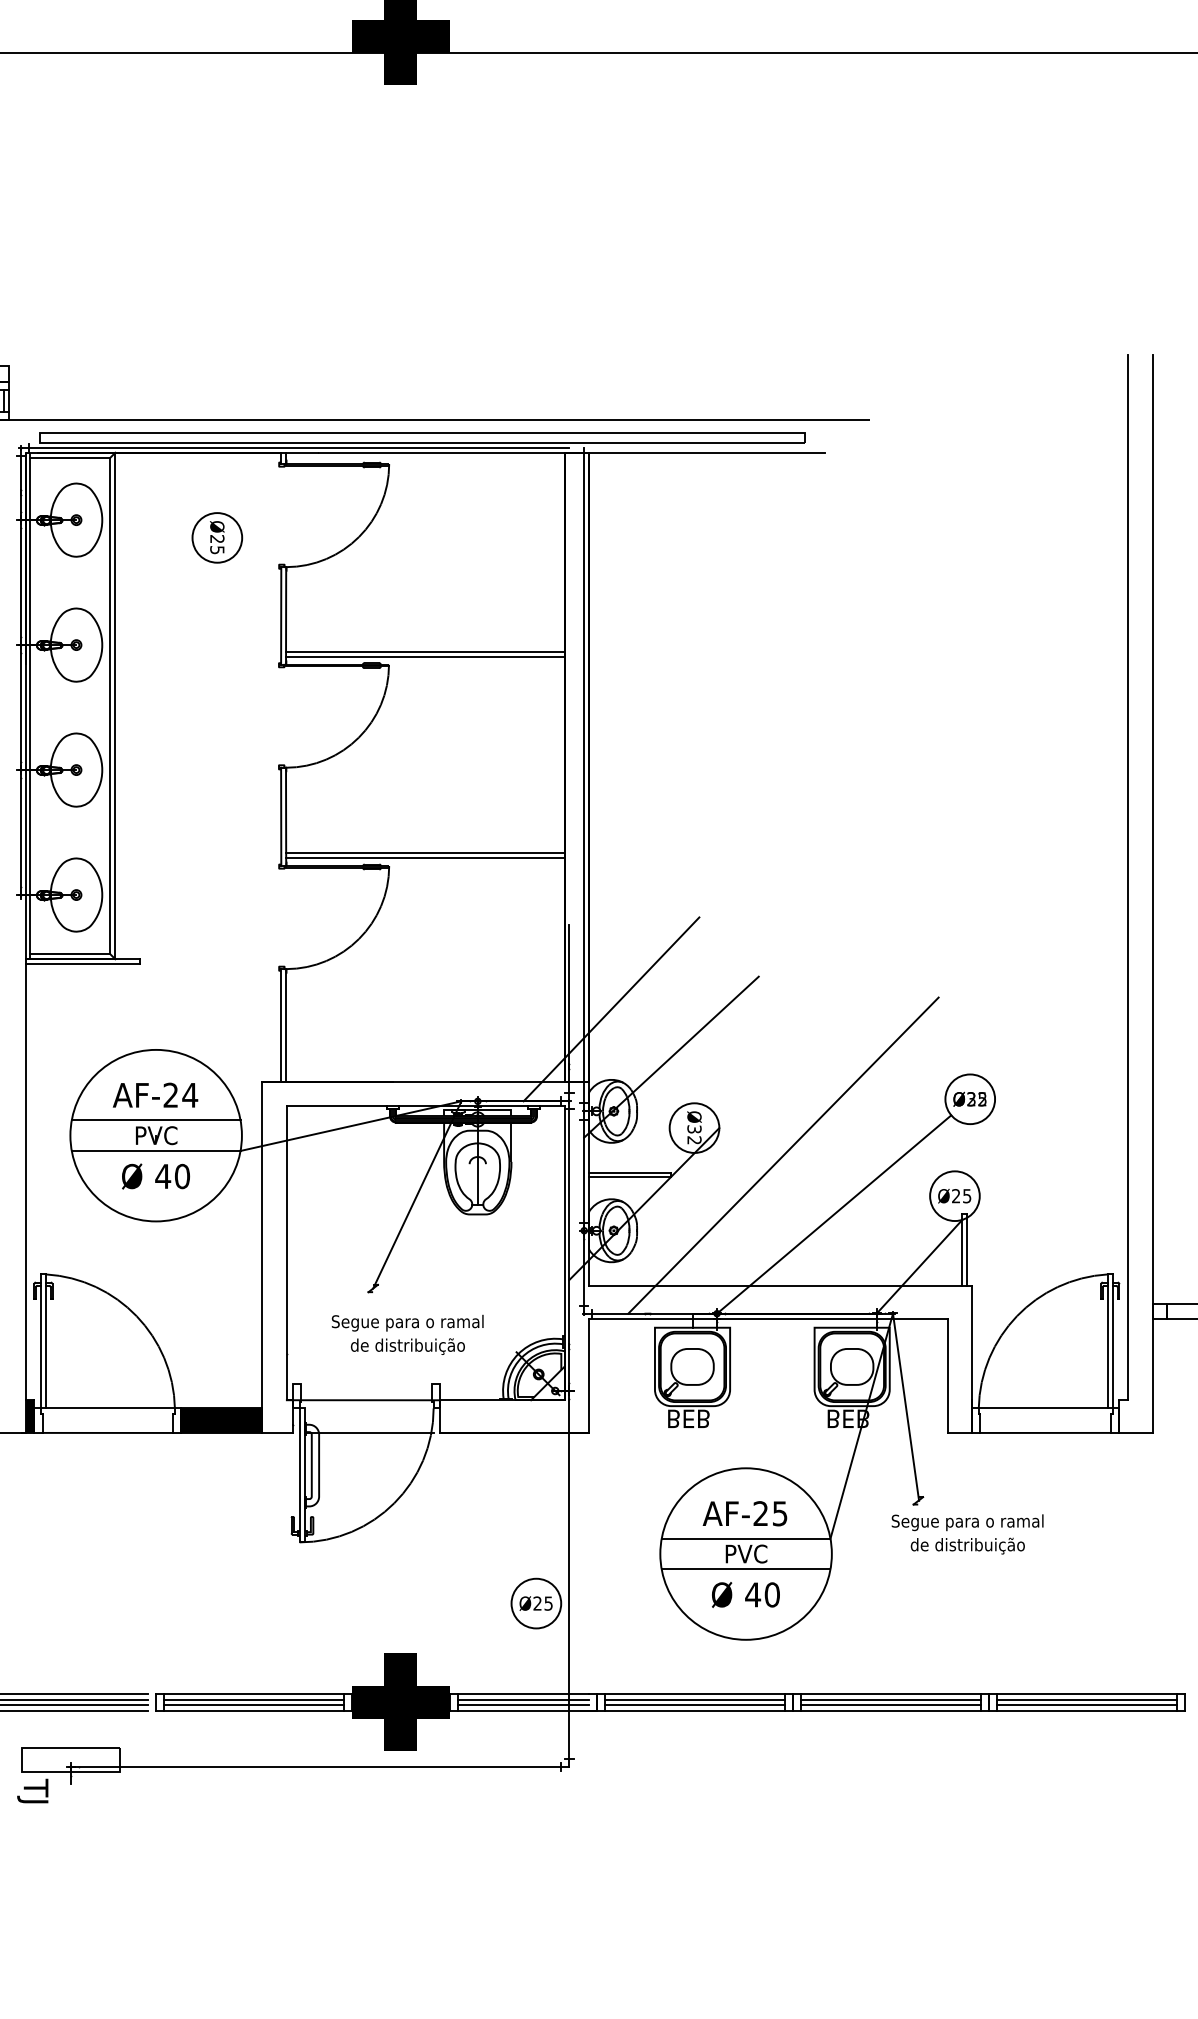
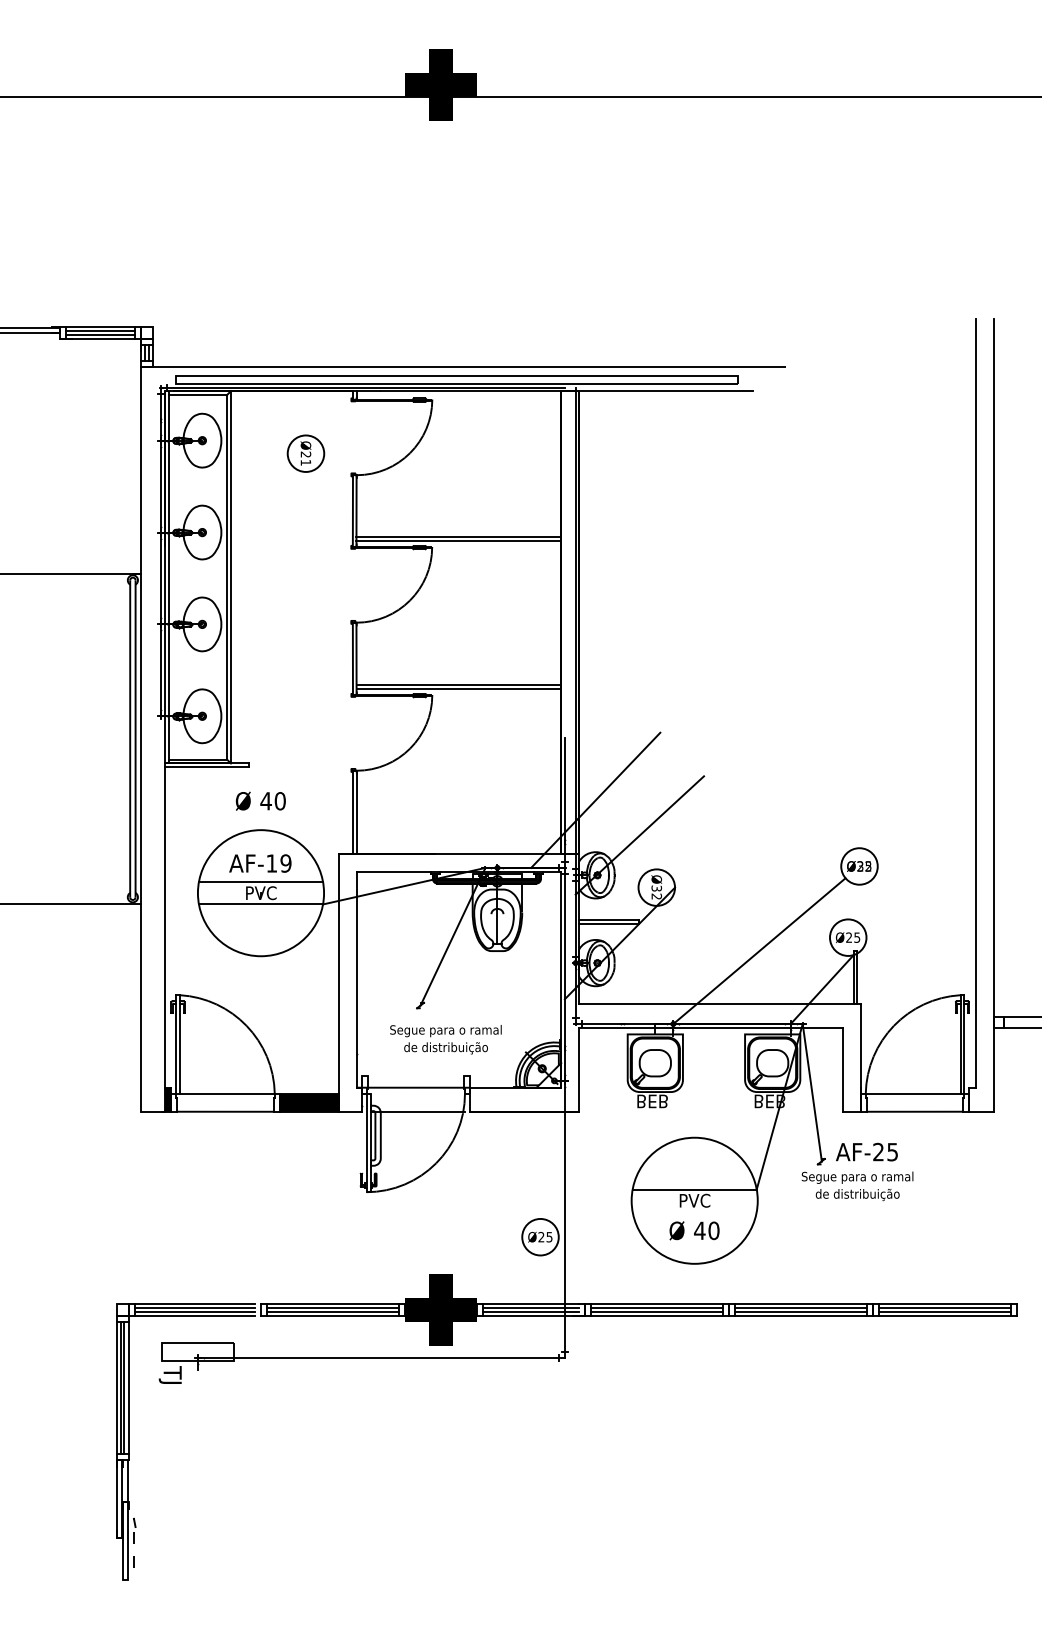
text: (216, 549) -> (305, 462), Ø25 -> Ø21
text: (179, 1095) -> (278, 863), AF-24 -> AF-19
line: (783, 1155) -> (722, 907), removed
text: (155, 1175) -> (260, 800), moved
text: (744, 1512) -> (866, 1151), moved
line: (745, 1569) -> (694, 1212), removed

